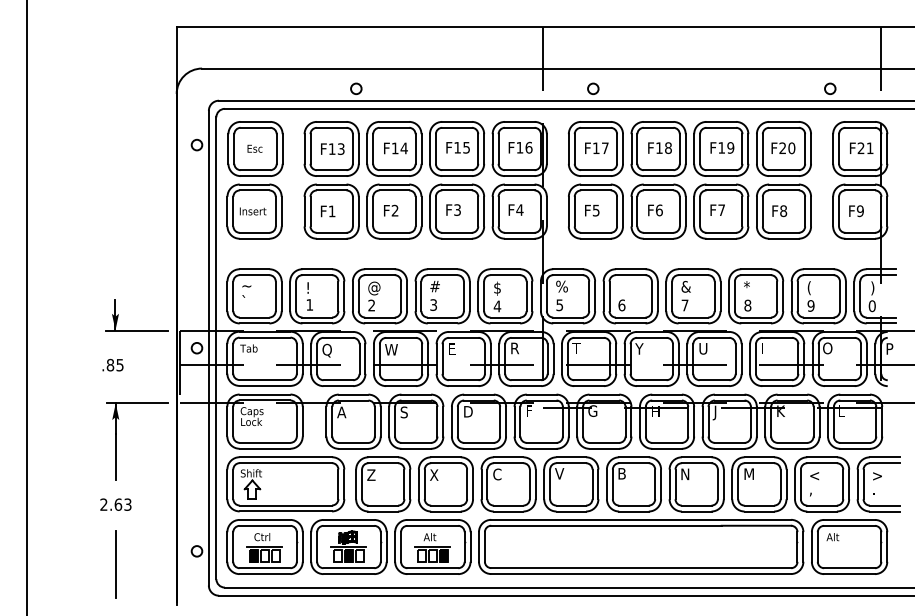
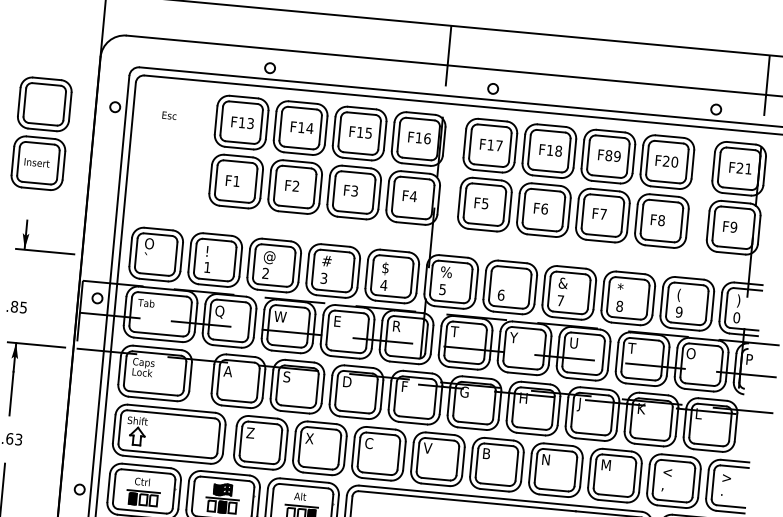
text: (721, 147) -> (608, 155), F19 -> F89
part: (254, 180) -> (41, 133), moved
text: (246, 285) -> (149, 243), ~ -> O
part: (136, 330) -> (44, 251), moved
text: (764, 348) -> (631, 348), I -> T

